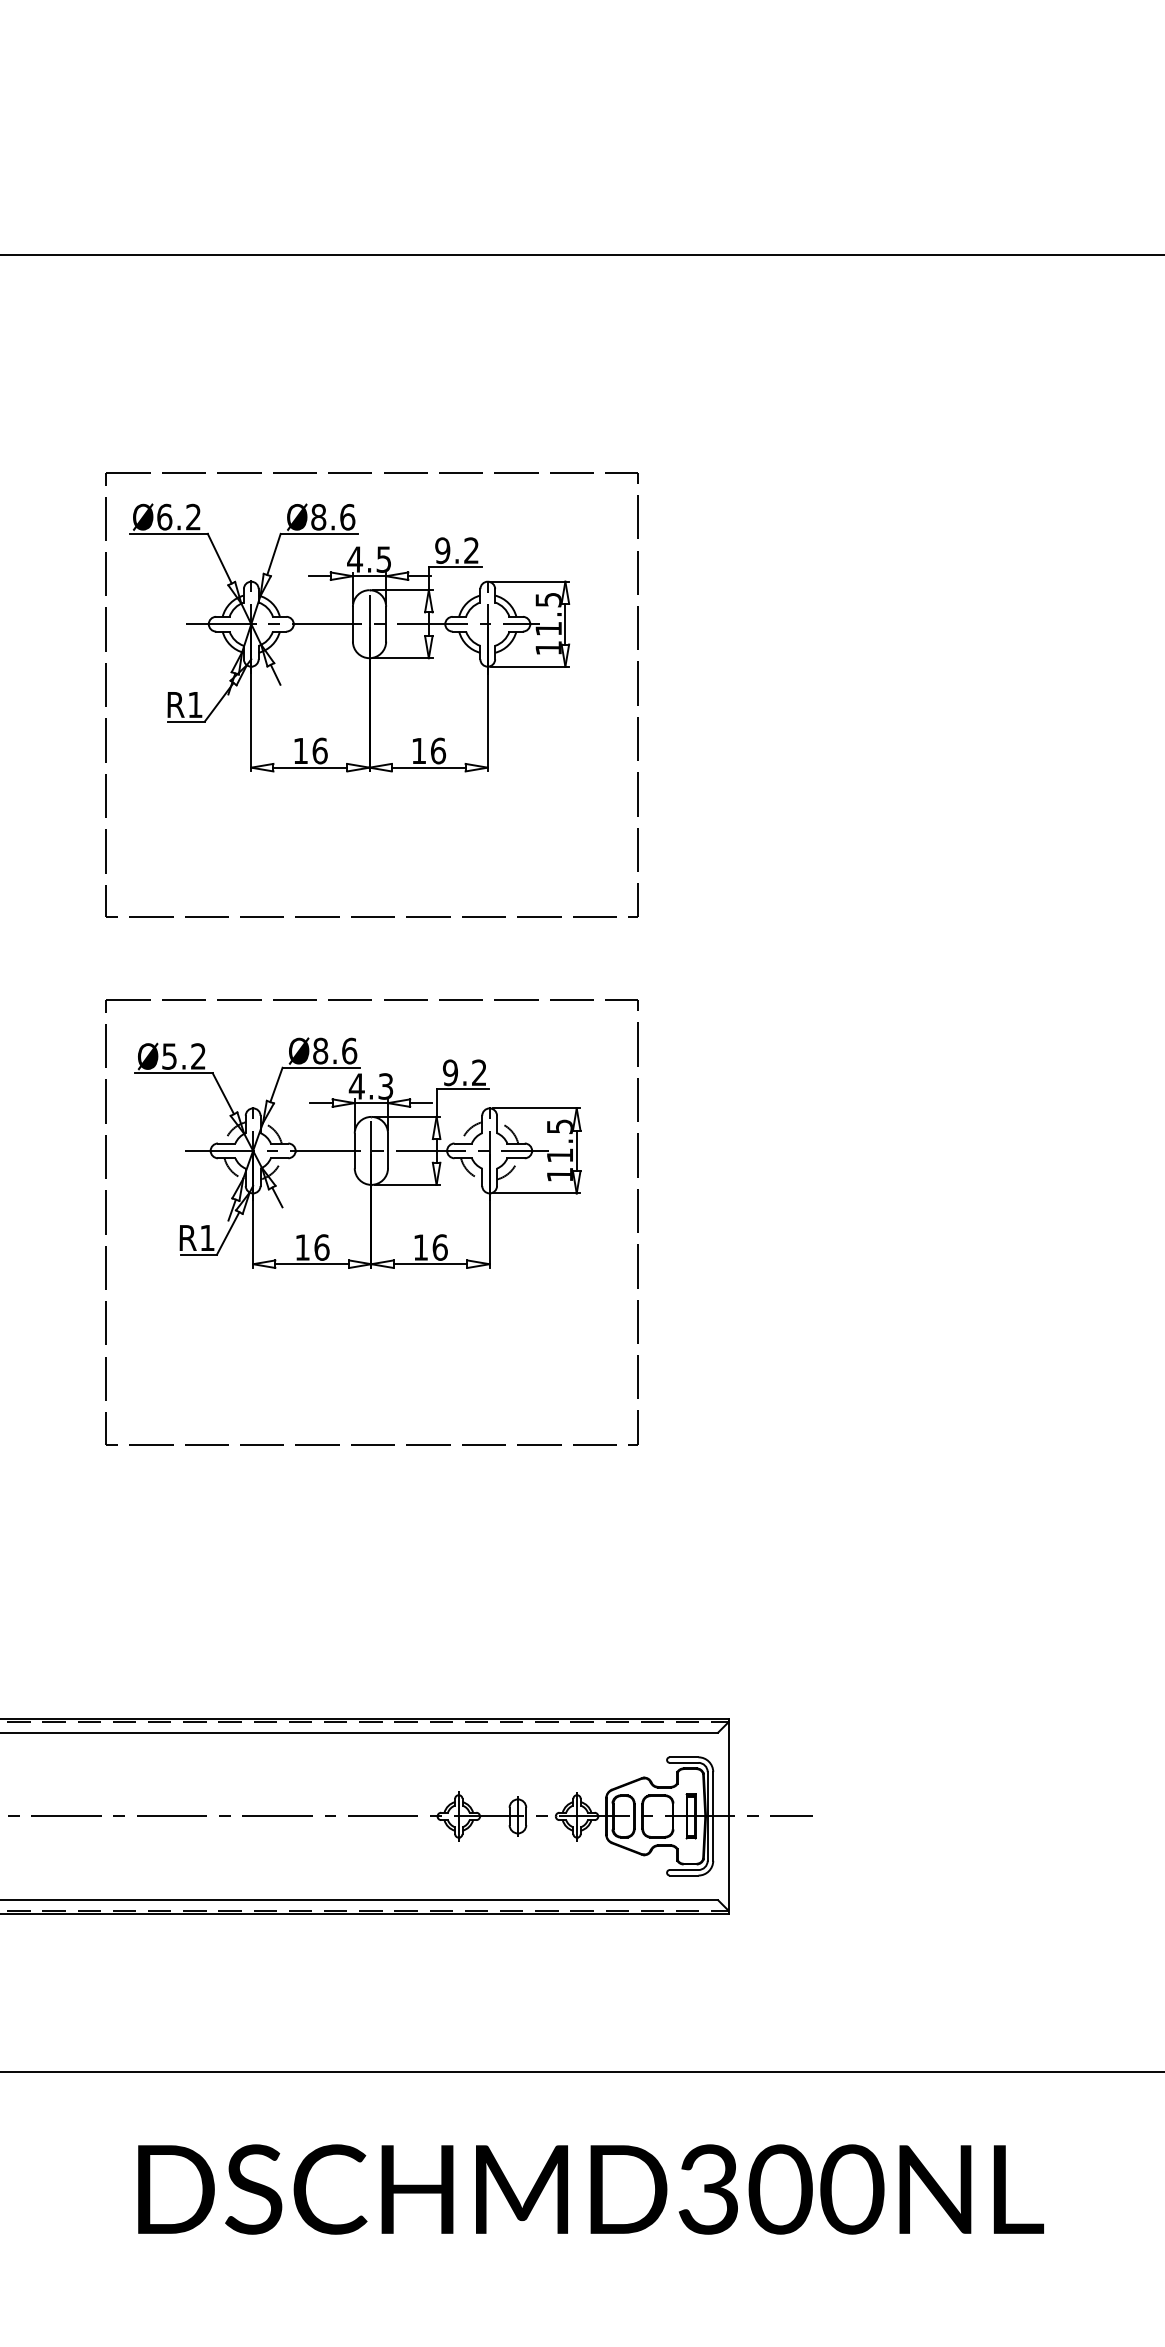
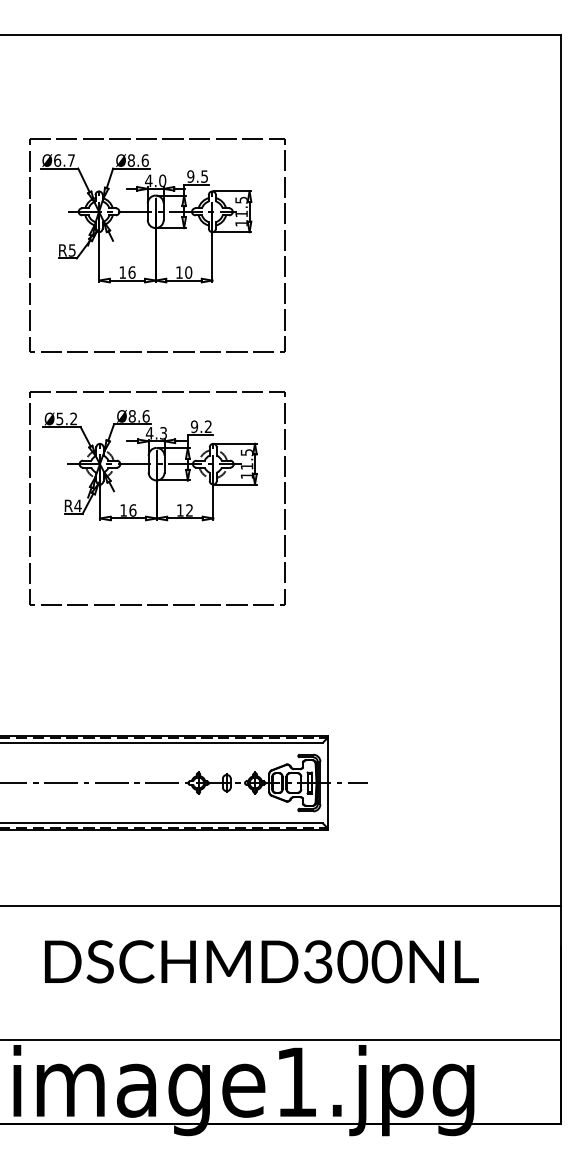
text: (193, 517) -> (71, 160), Ø6.2 -> Ø6.7
text: (471, 550) -> (204, 176), 9.2 -> 9.5
text: (383, 558) -> (162, 180), 4.5 -> 4.0
text: (193, 704) -> (71, 250), R1 -> R5
text: (437, 750) -> (188, 272), 16 -> 10
text: (206, 1237) -> (77, 505), R1 -> R4
text: (440, 1247) -> (189, 510), 16 -> 12

